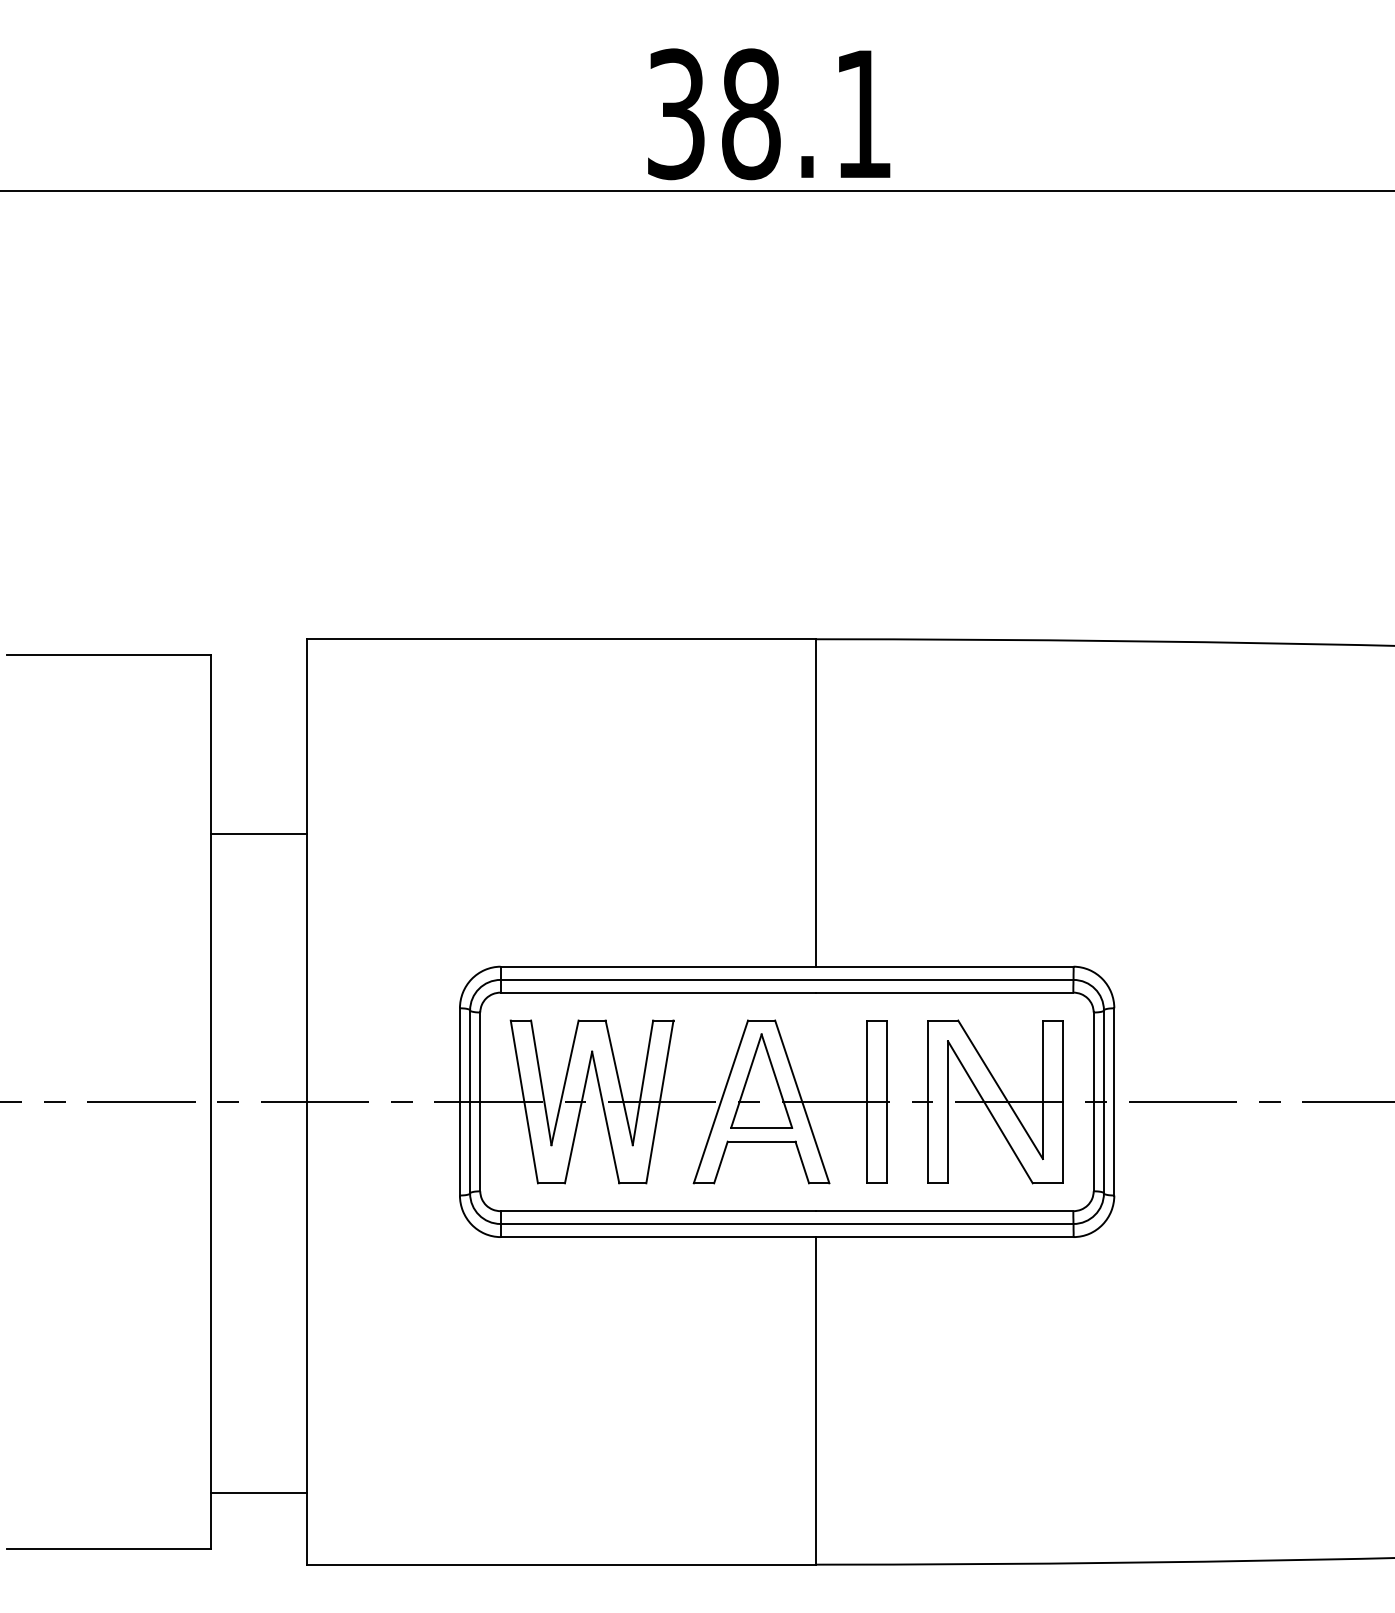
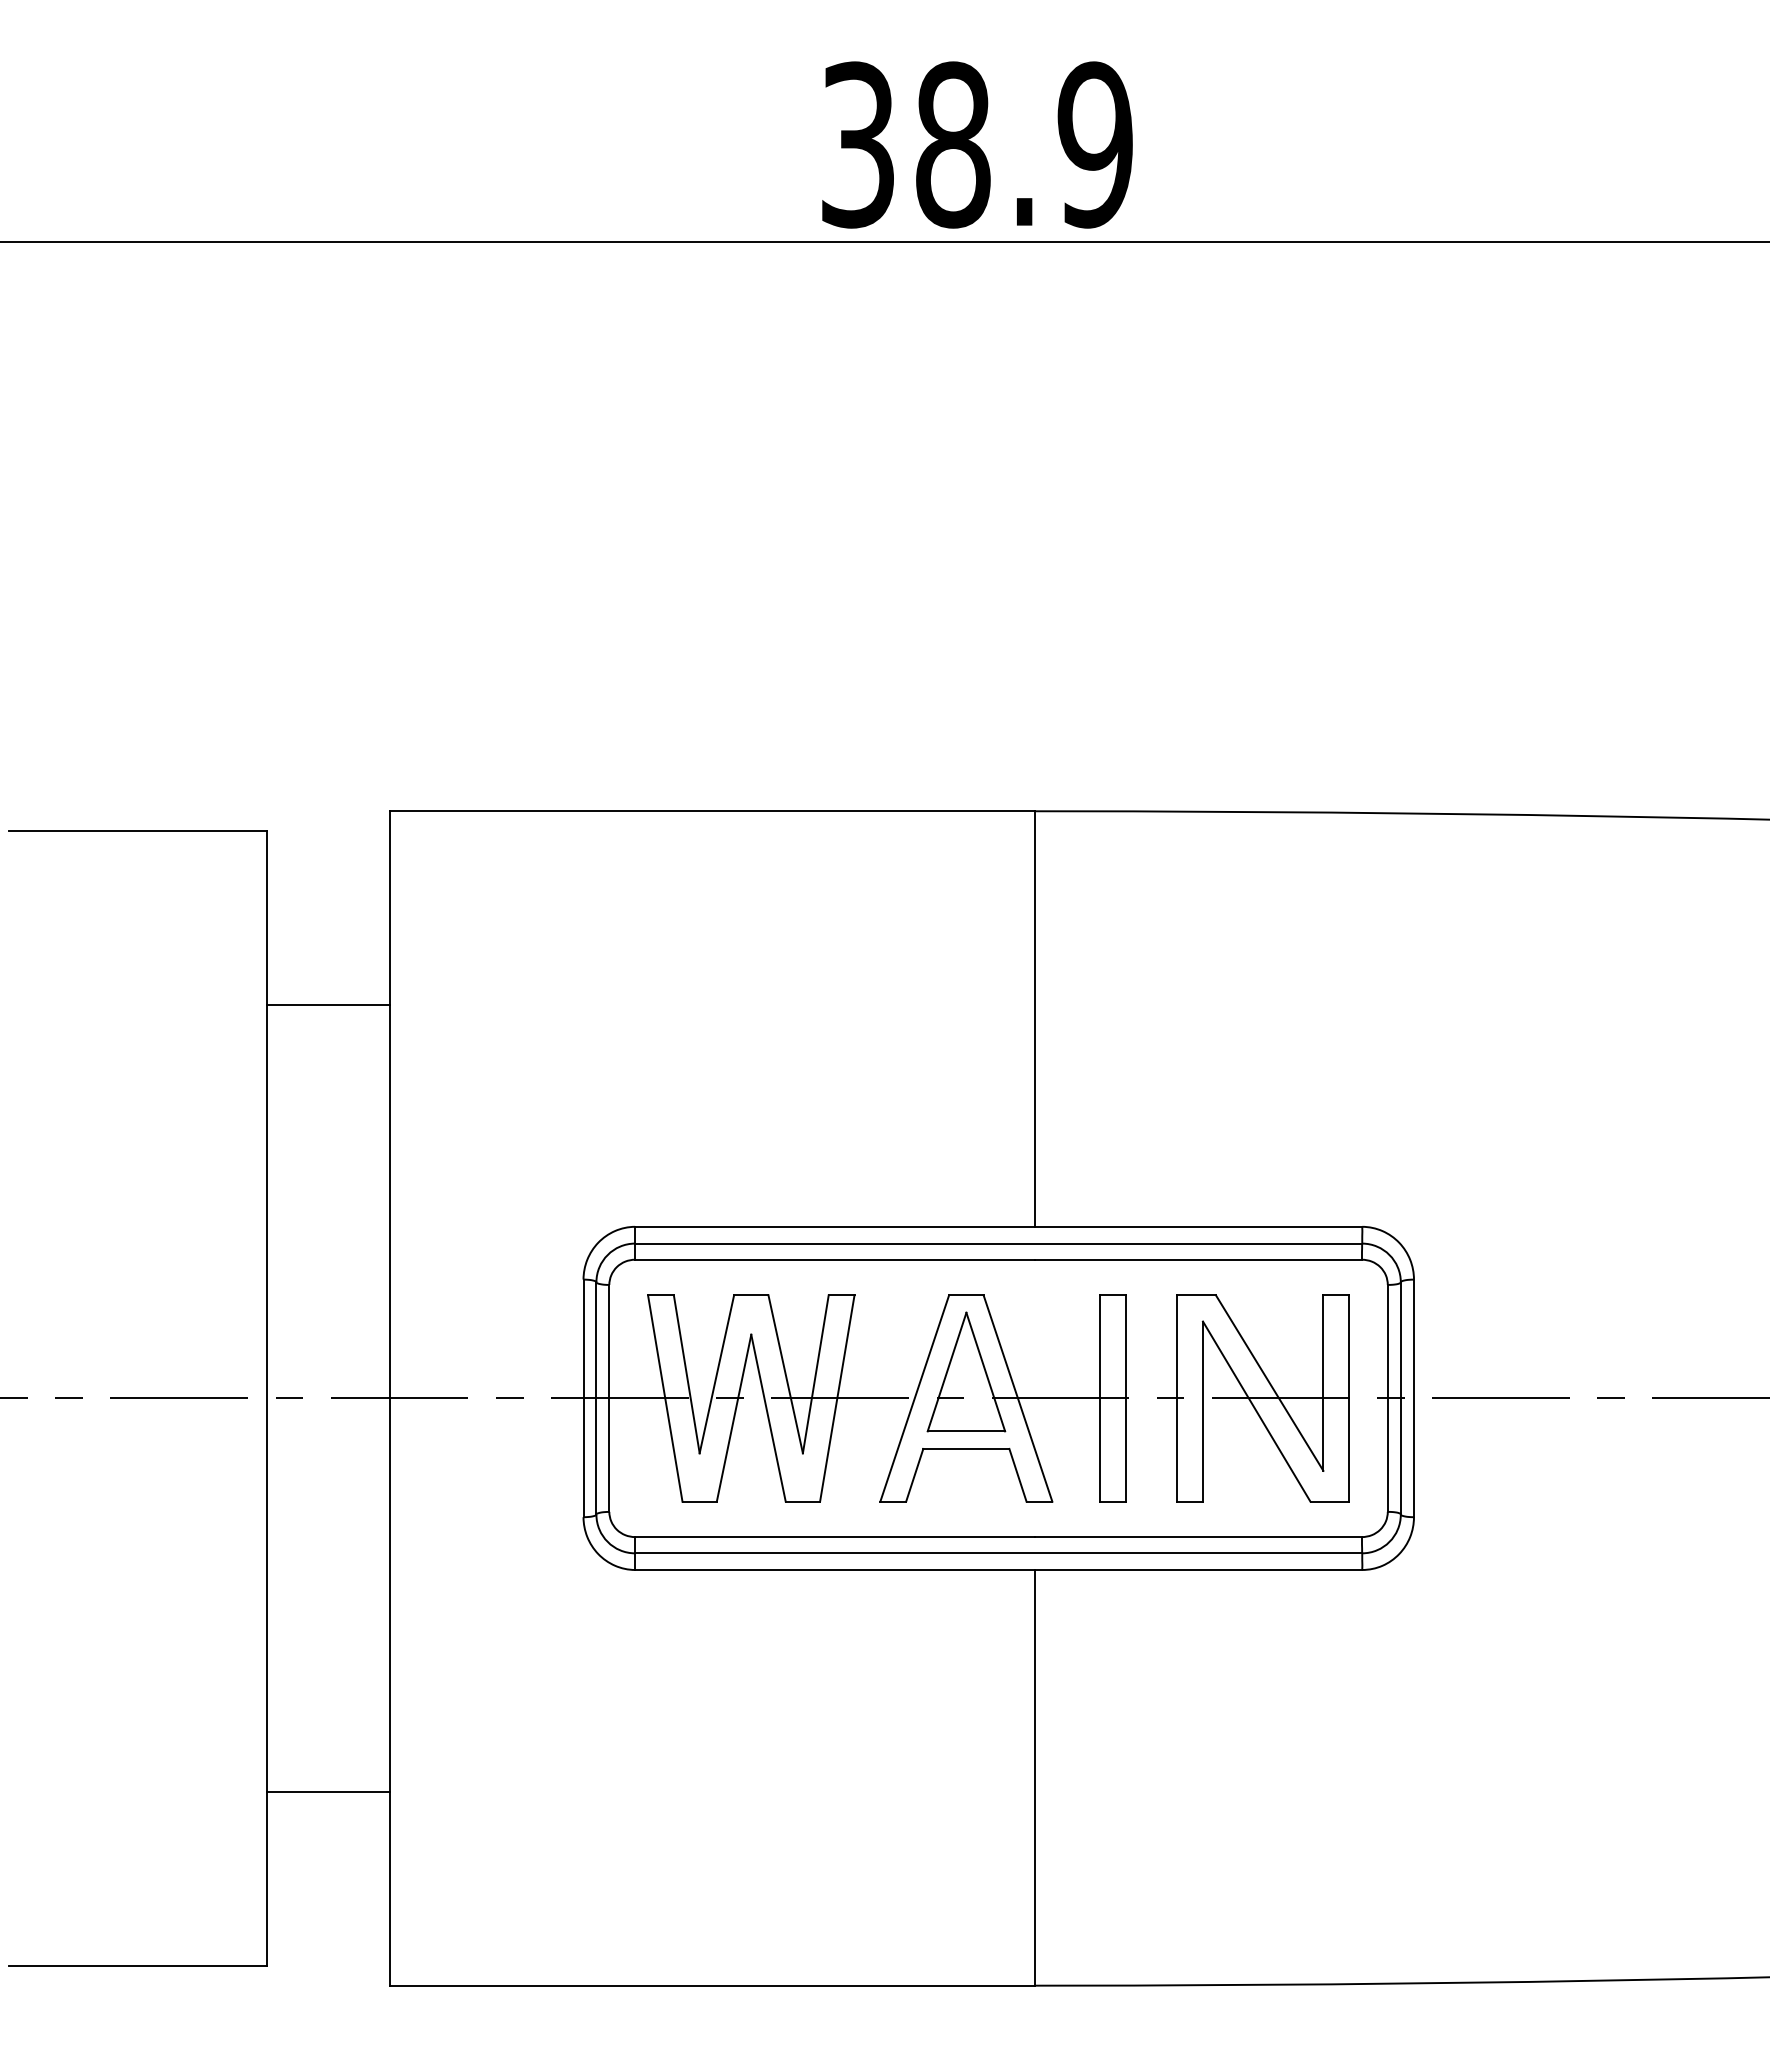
text: (862, 114) -> (1094, 145), 38.1 -> 38.9
line: (258, 833) -> (327, 1004), moved
line: (258, 1493) -> (327, 1792), moved

